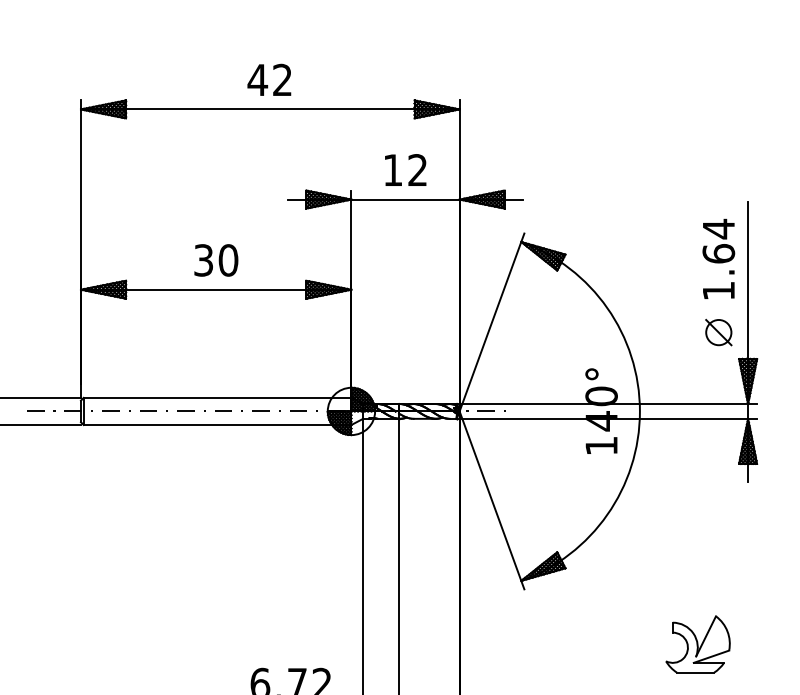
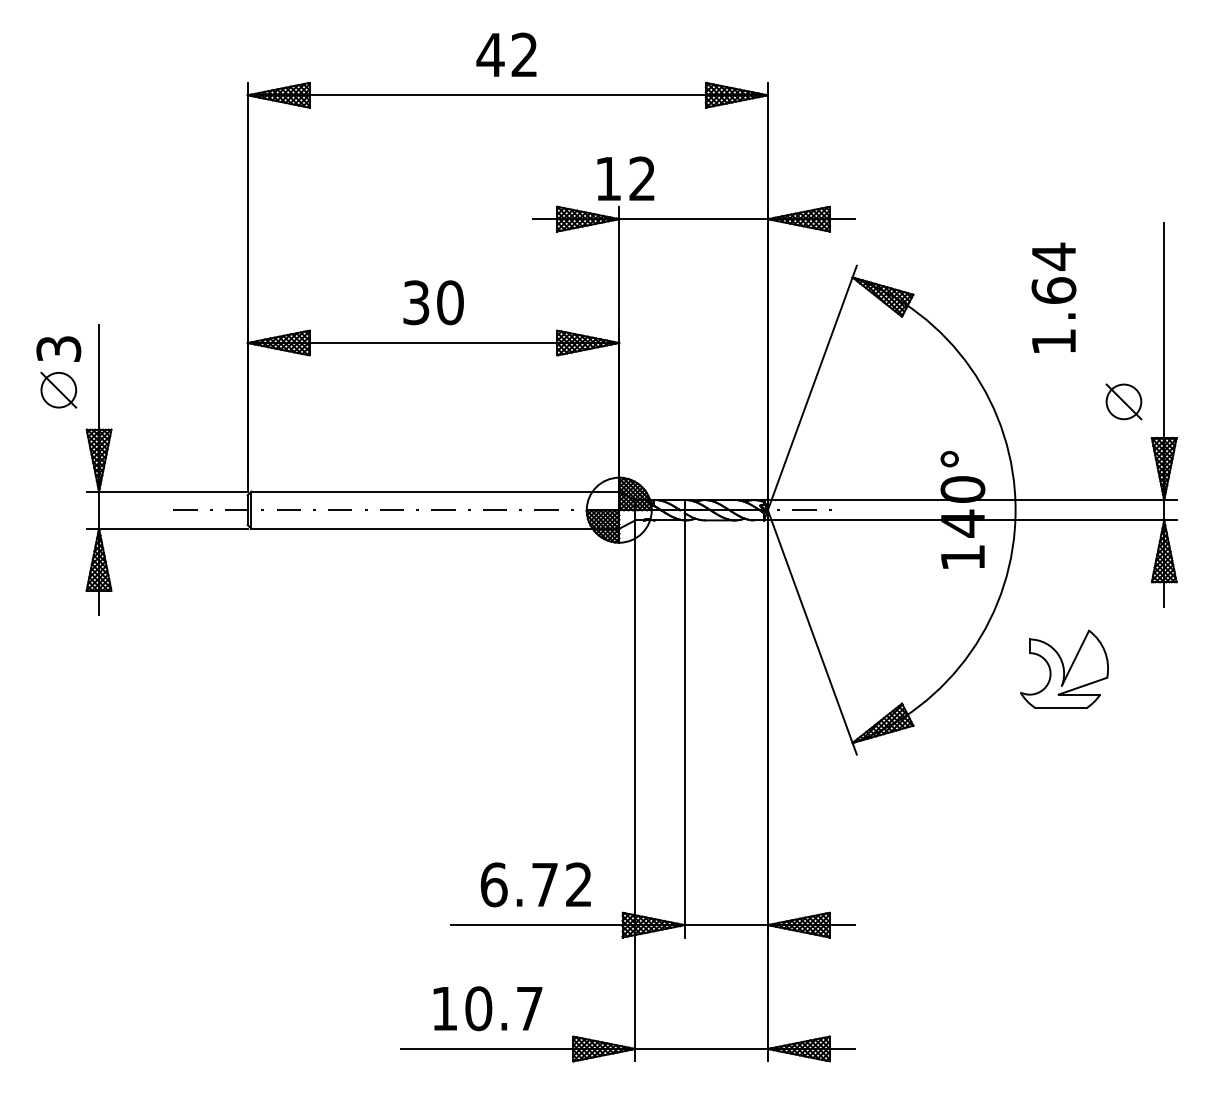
text: (405, 169) -> (625, 178), moved
text: (718, 258) -> (1053, 297), moved
part: (698, 643) -> (1064, 668), moved

